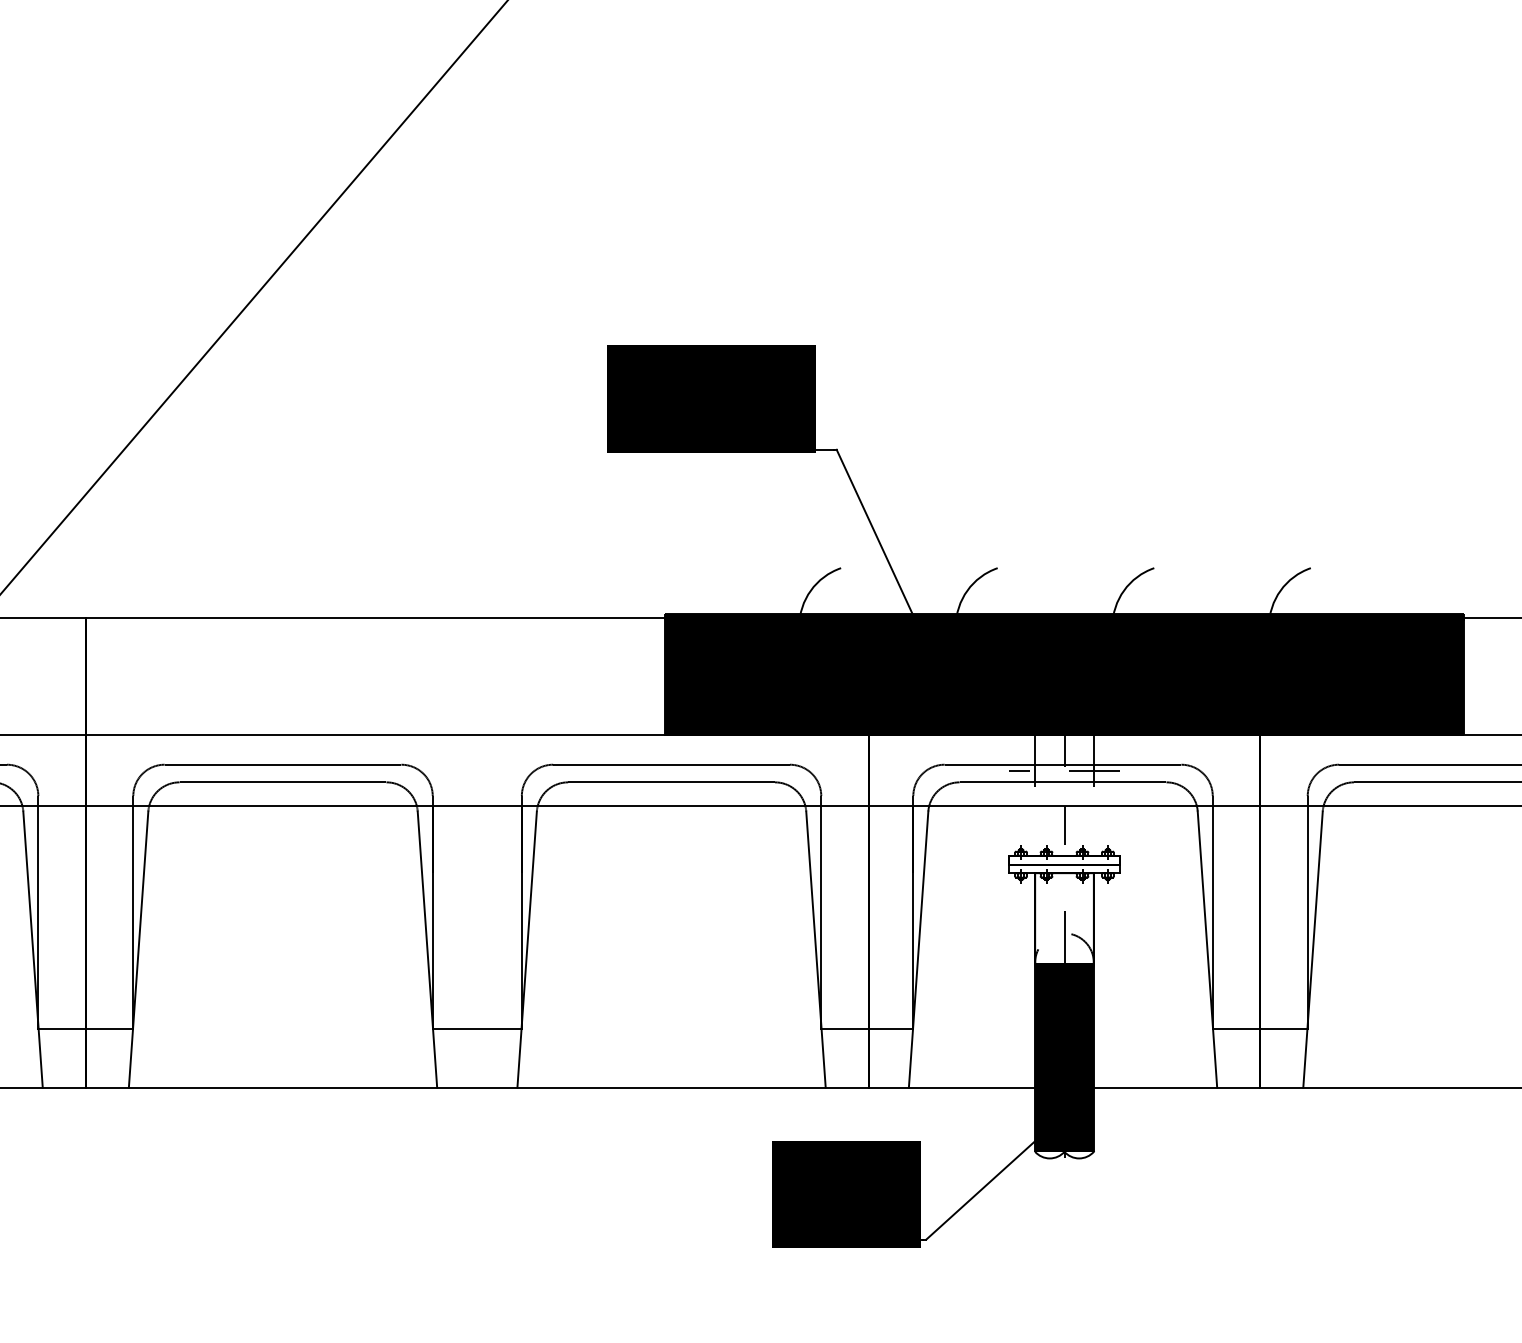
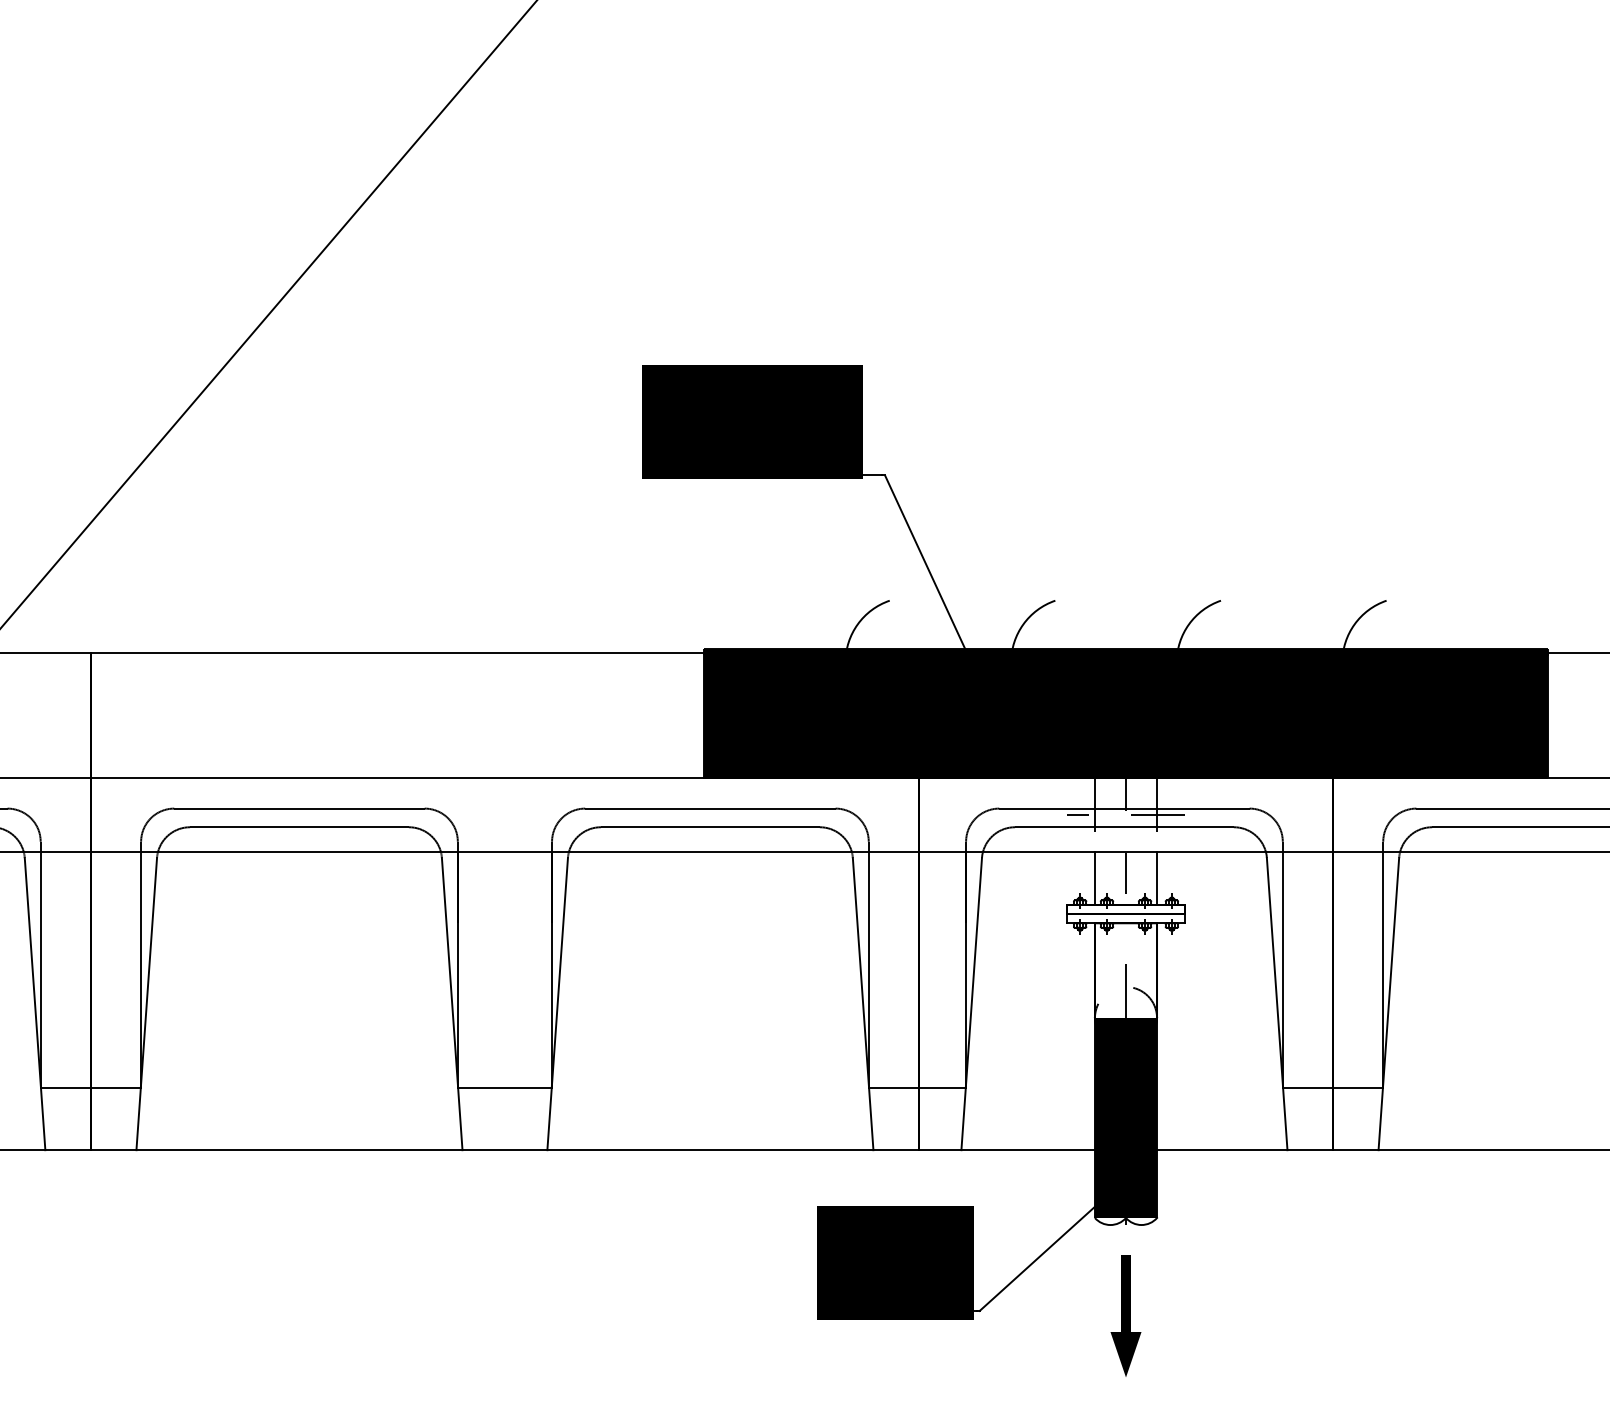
line: (1034, 830) -> (1094, 878), added
line: (1094, 830) -> (1157, 878), added
part: (1064, 1244) -> (1125, 1315), added

